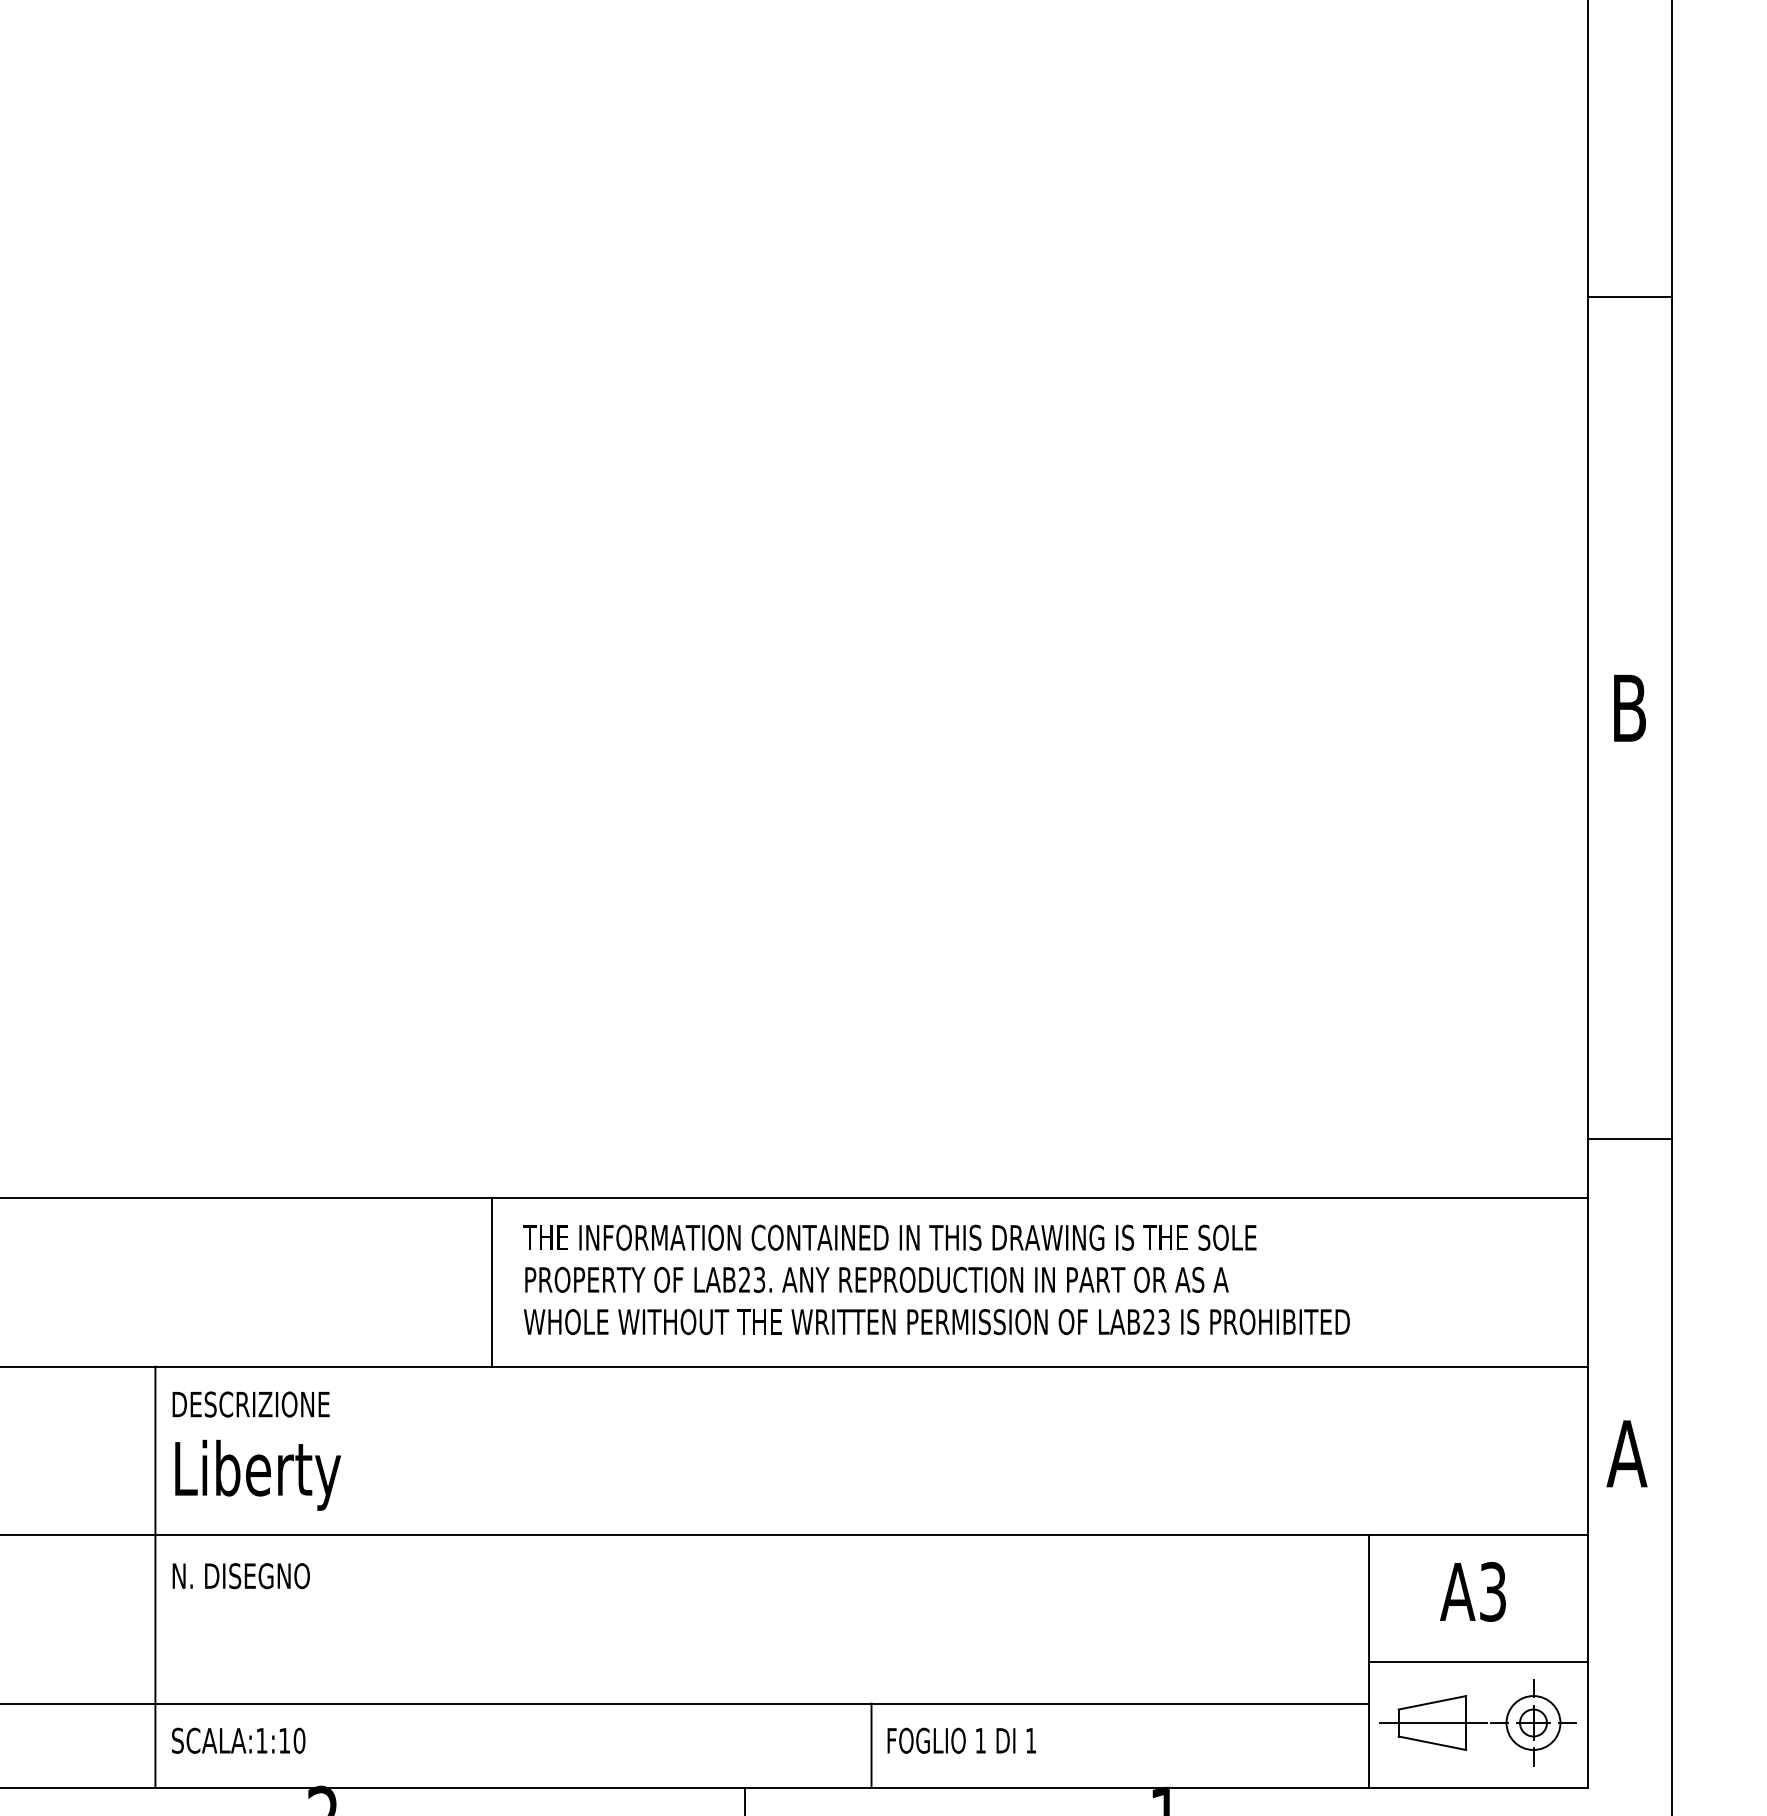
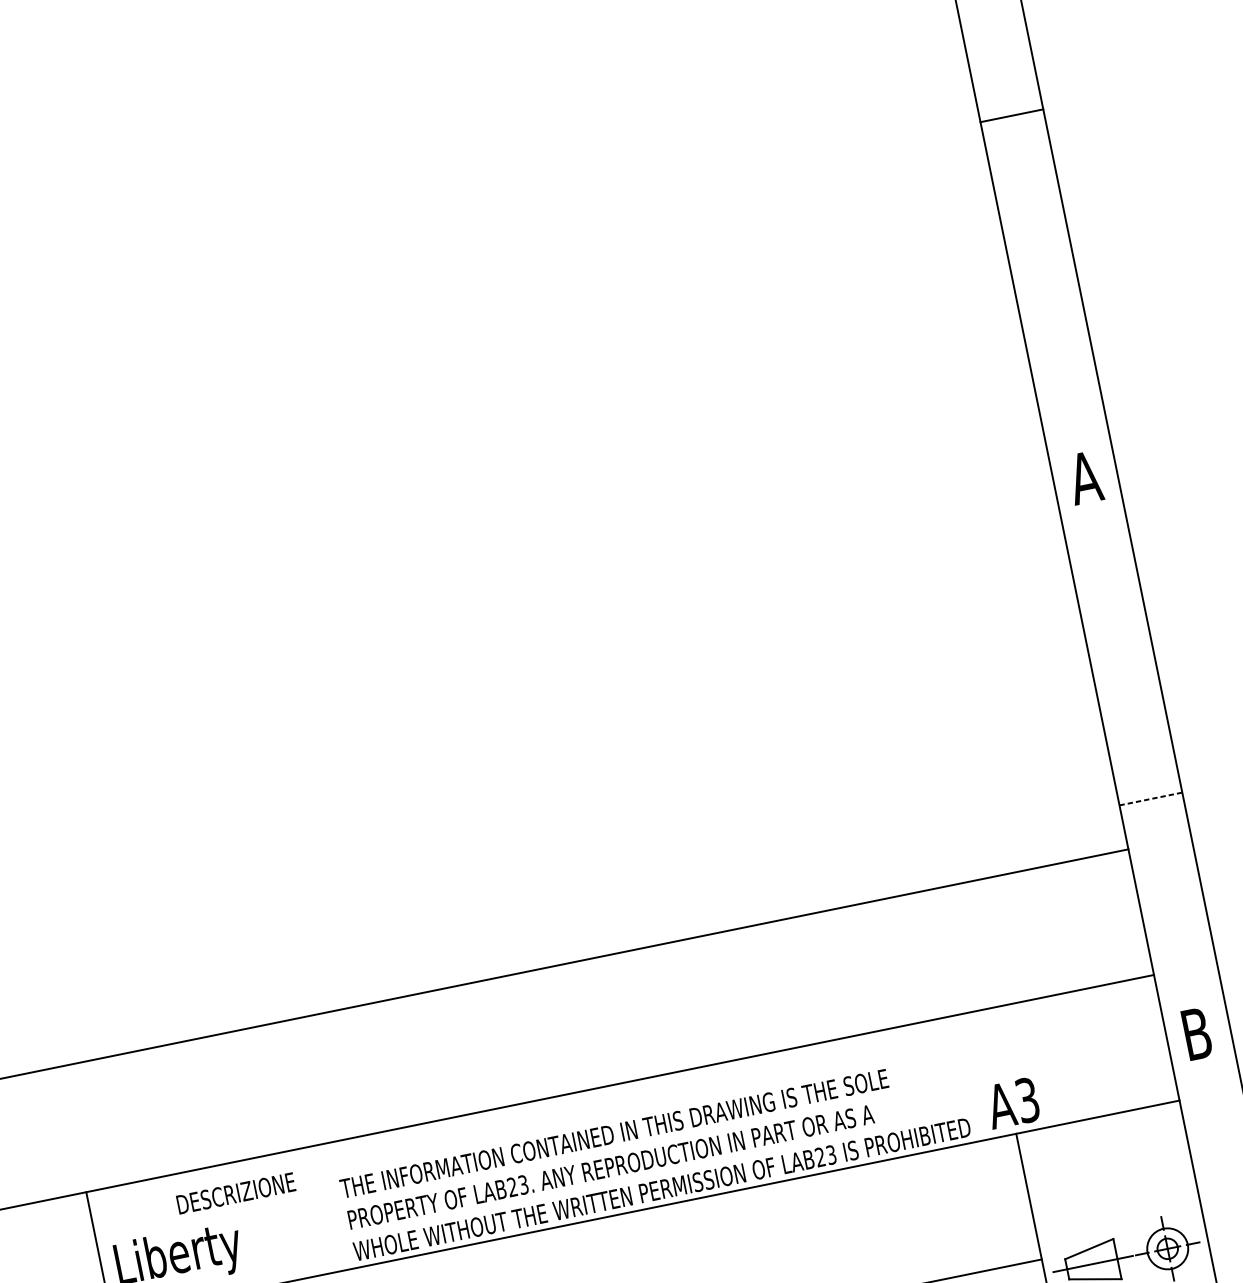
line: (1629, 296) -> (1011, 115), moved
text: (1628, 707) -> (1084, 477), B -> A
line: (1630, 1139) -> (1151, 799), solid -> dashed
text: (936, 1279) -> (655, 1157), moved
line: (492, 1282) -> (324, 1078), removed
text: (250, 1404) -> (235, 1193), moved
text: (1626, 1453) -> (1196, 1033), A -> B
text: (1472, 1591) -> (1012, 1103), moved
line: (1477, 1661) -> (1116, 1211), removed

